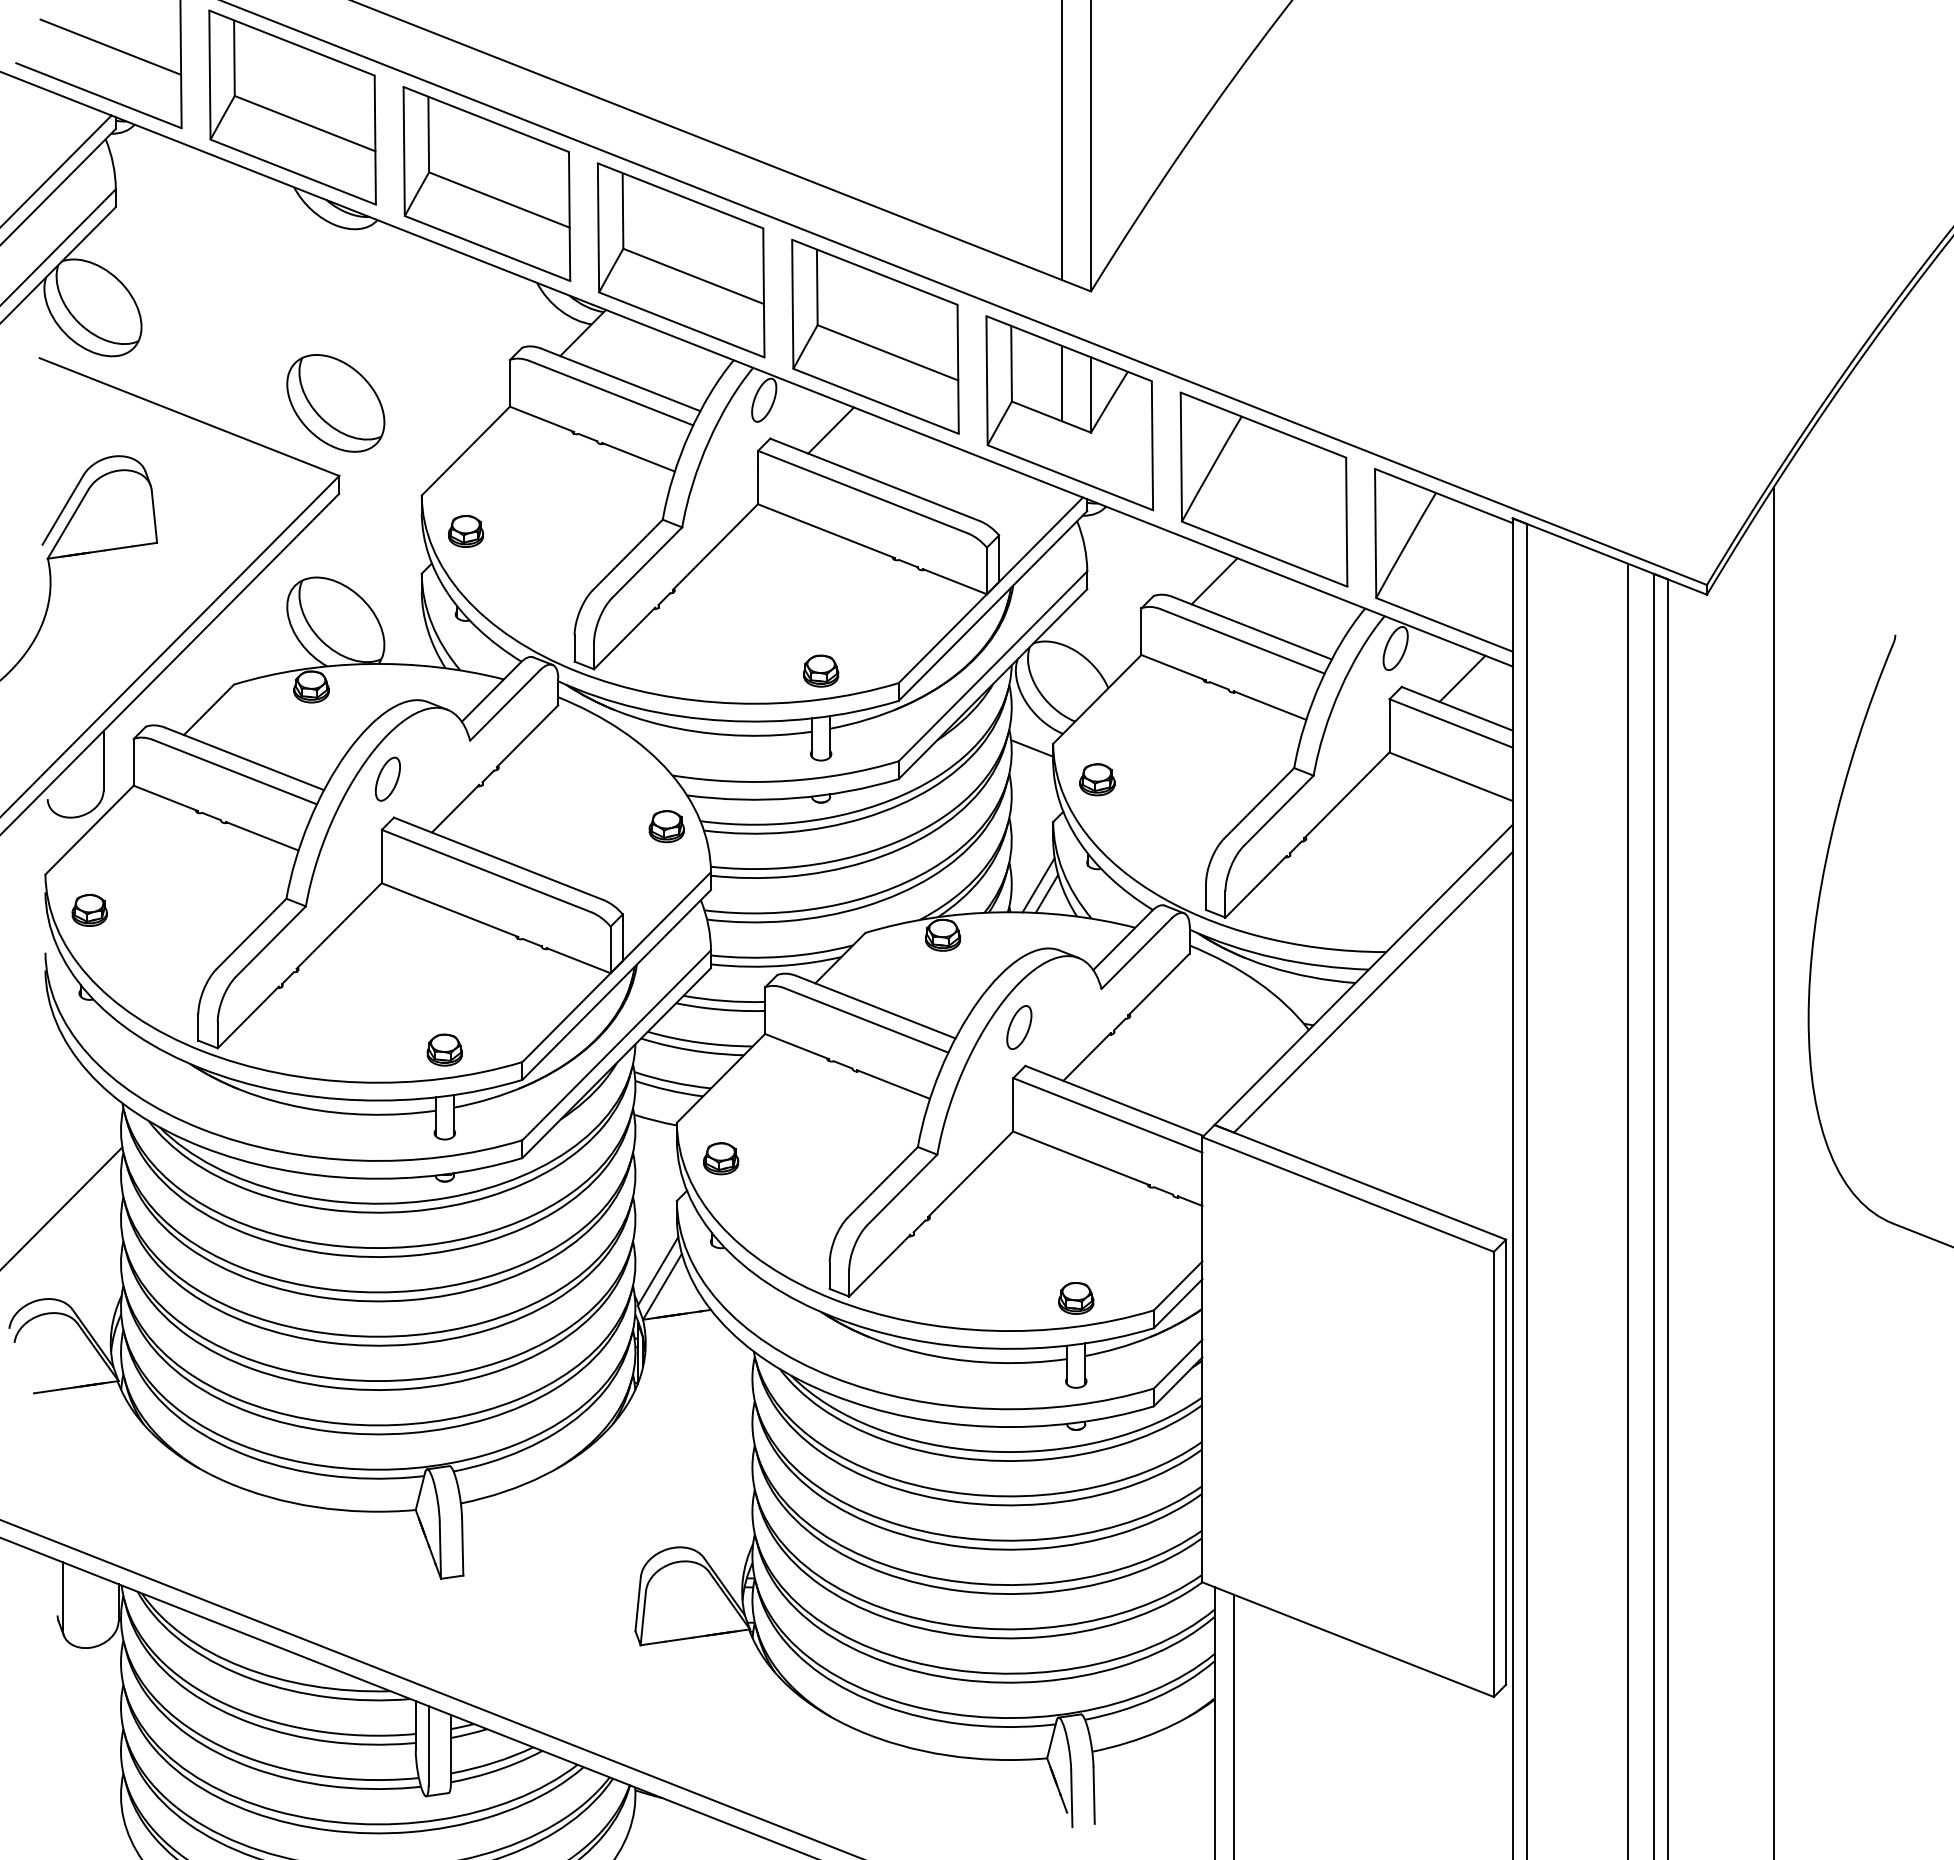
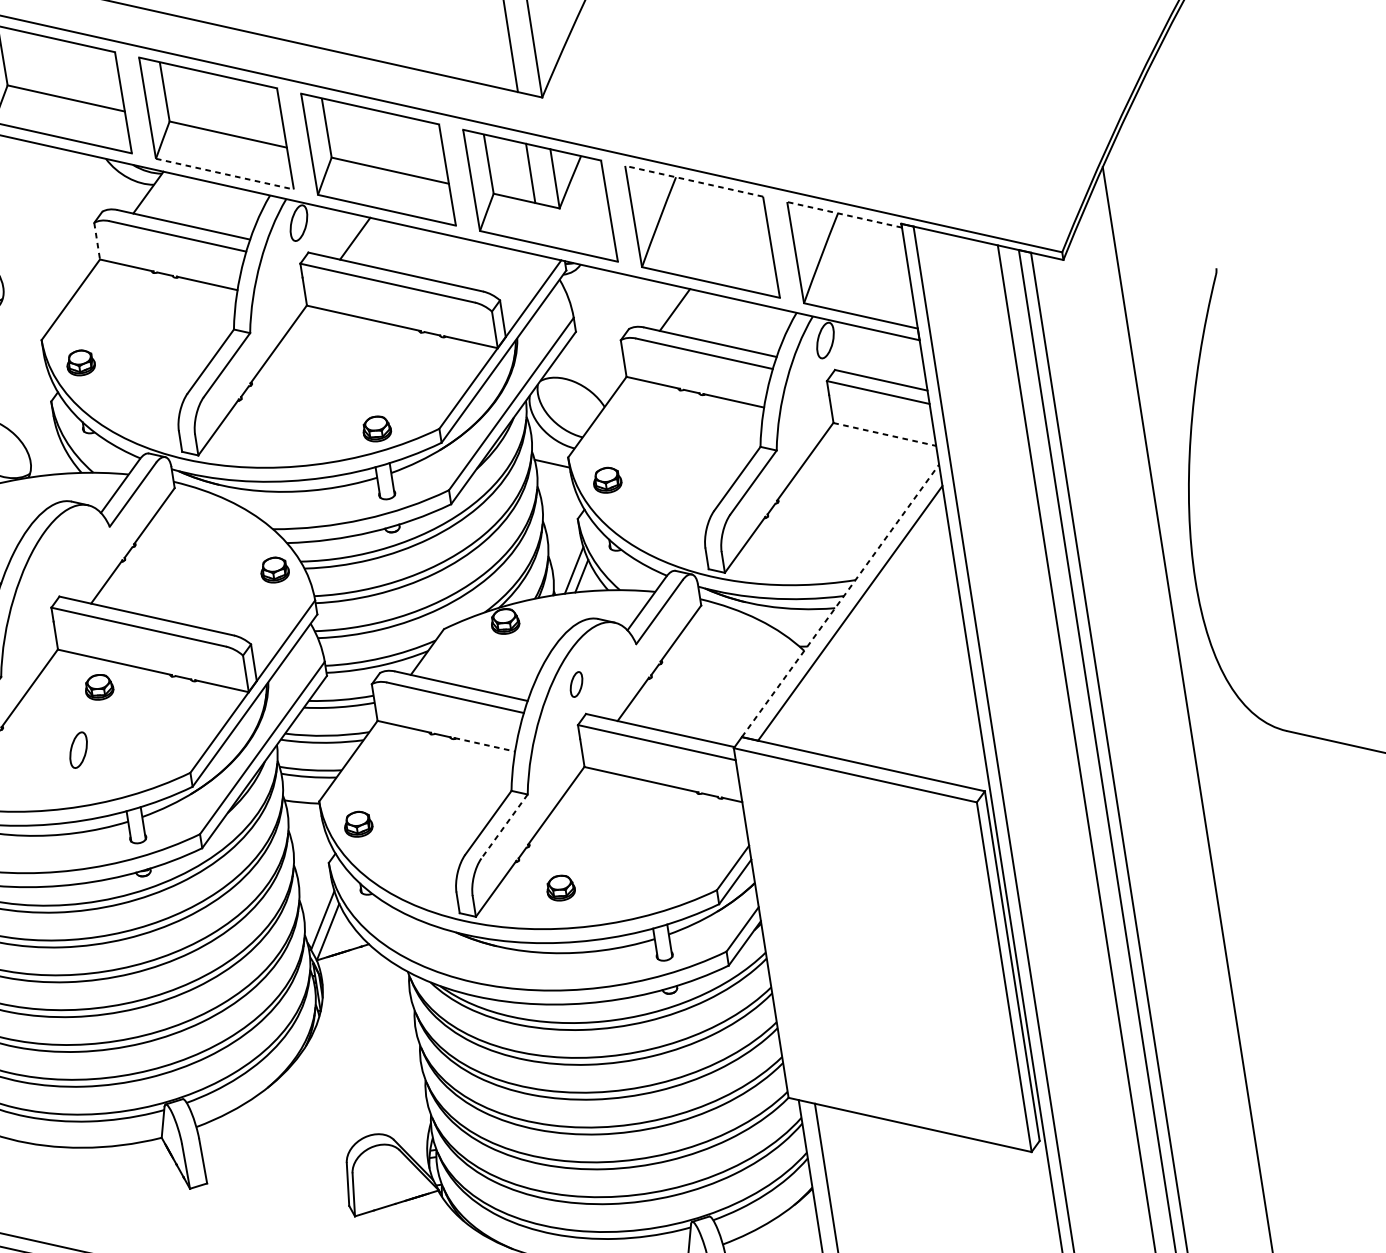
line: (681, 324) -> (224, 173), solid -> dashed
line: (509, 383) -> (96, 241), solid -> dashed
line: (1263, 425) -> (694, 181), solid -> dashed
line: (1443, 496) -> (844, 215), solid -> dashed
line: (1462, 678) -> (881, 355), removed
line: (1451, 776) -> (885, 434), solid -> dashed
part: (387, 778) -> (78, 749), moved
line: (1363, 974) -> (840, 600), solid -> dashed
part: (1019, 1027) -> (576, 684), size x0.7
part: (444, 1049) -> (98, 686), moved
line: (894, 1084) -> (485, 744), solid -> dashed
line: (902, 1189) -> (504, 826), solid -> dashed
part: (1076, 1298) -> (561, 888), moved

